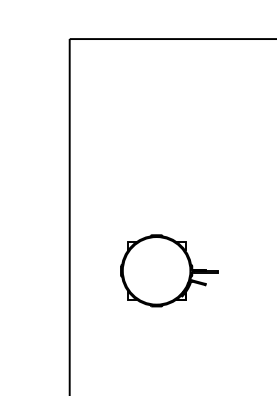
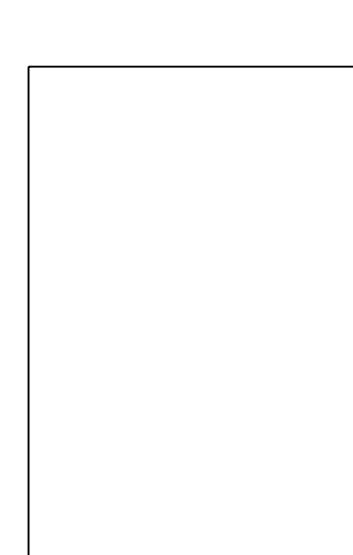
part: (169, 270) -> (195, 452), removed

